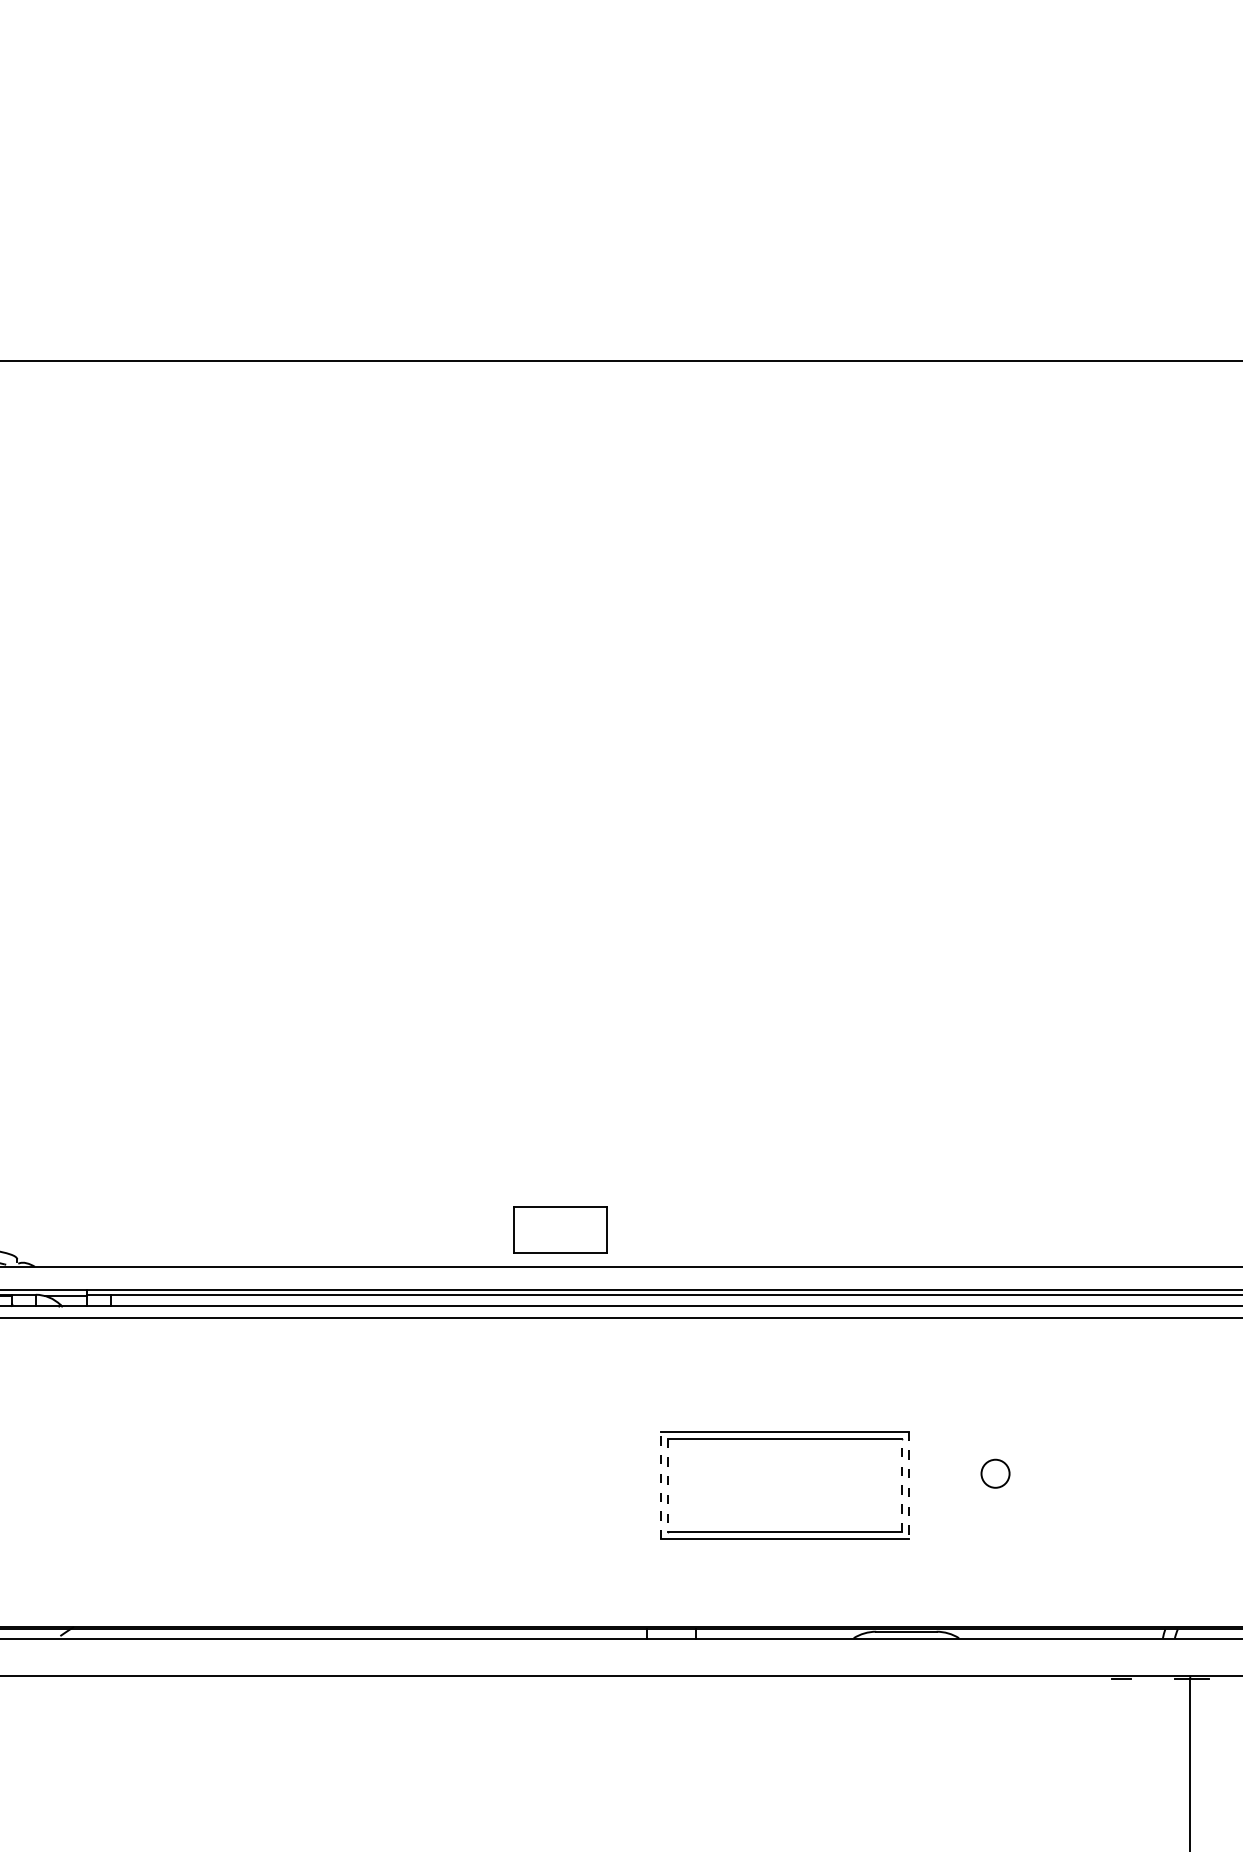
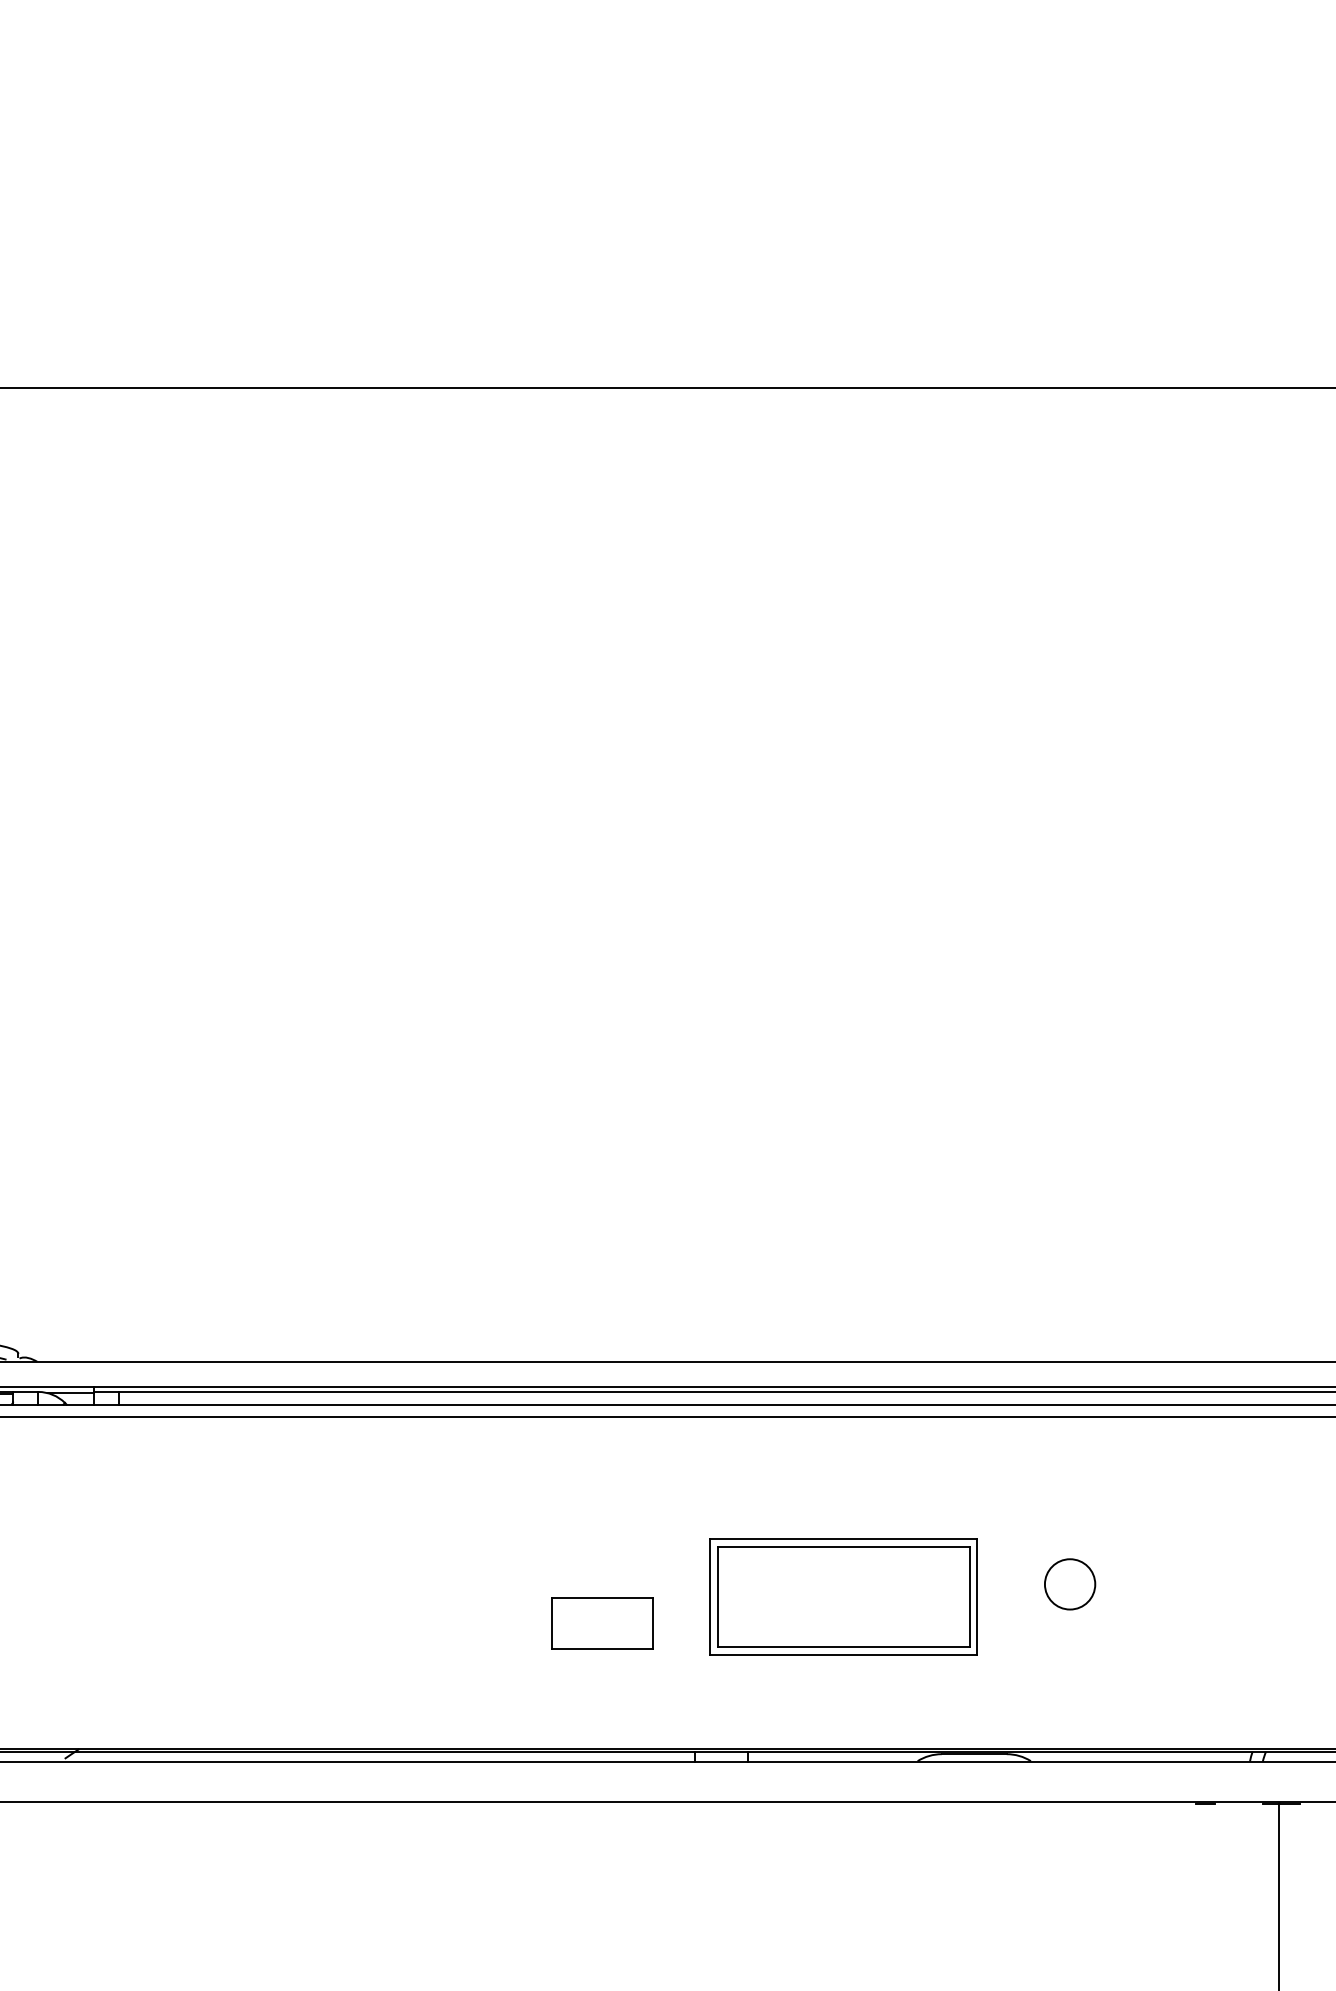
part: (560, 1230) -> (602, 1623), moved
circle: (994, 1473) -> (1069, 1584), size x1.67
line: (661, 1485) -> (710, 1596), dashed -> solid
line: (667, 1485) -> (717, 1597), dashed -> solid
line: (901, 1485) -> (969, 1596), dashed -> solid
line: (909, 1485) -> (977, 1596), dashed -> solid

